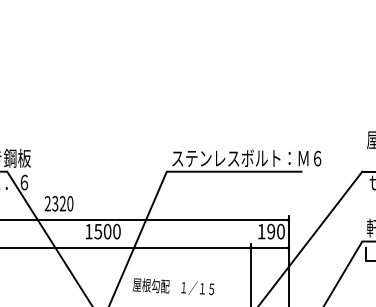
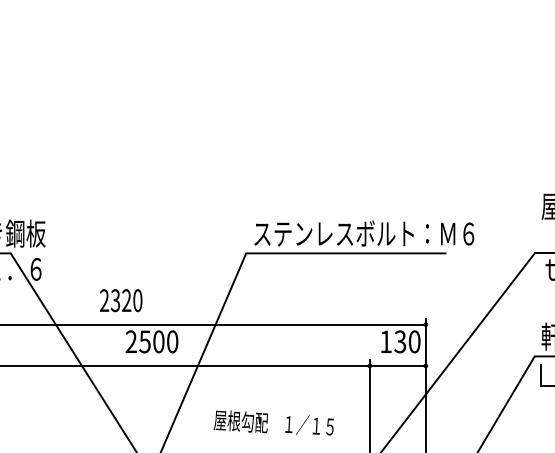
text: (58, 203) -> (120, 300), moved
text: (88, 231) -> (130, 341), 1500 -> 2500
text: (271, 231) -> (400, 341), 190 -> 130
text: (173, 286) -> (273, 422), moved

